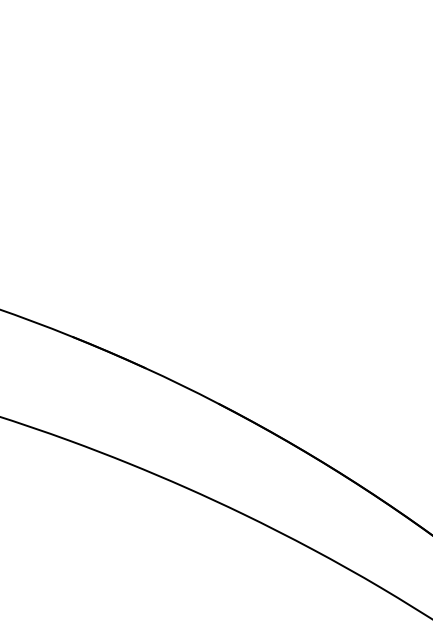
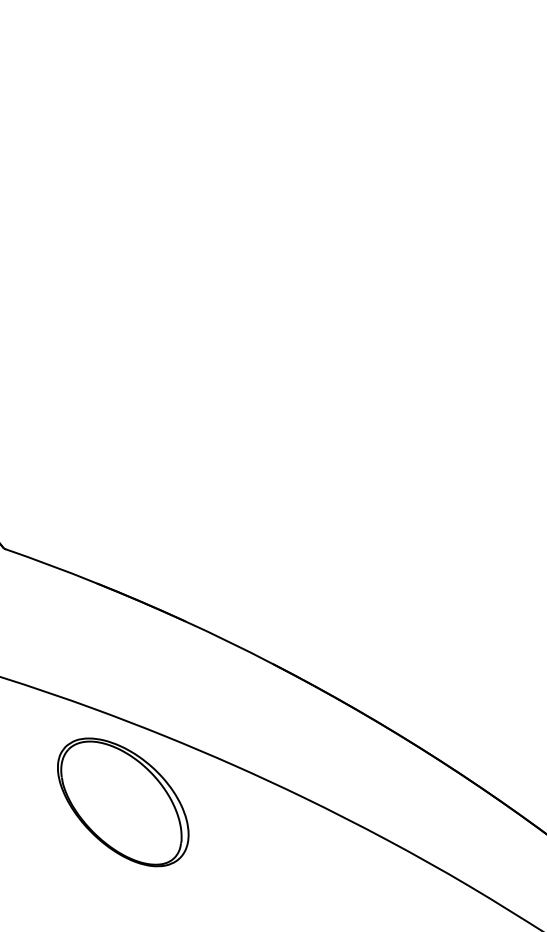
part: (94, 518) -> (123, 802), added

